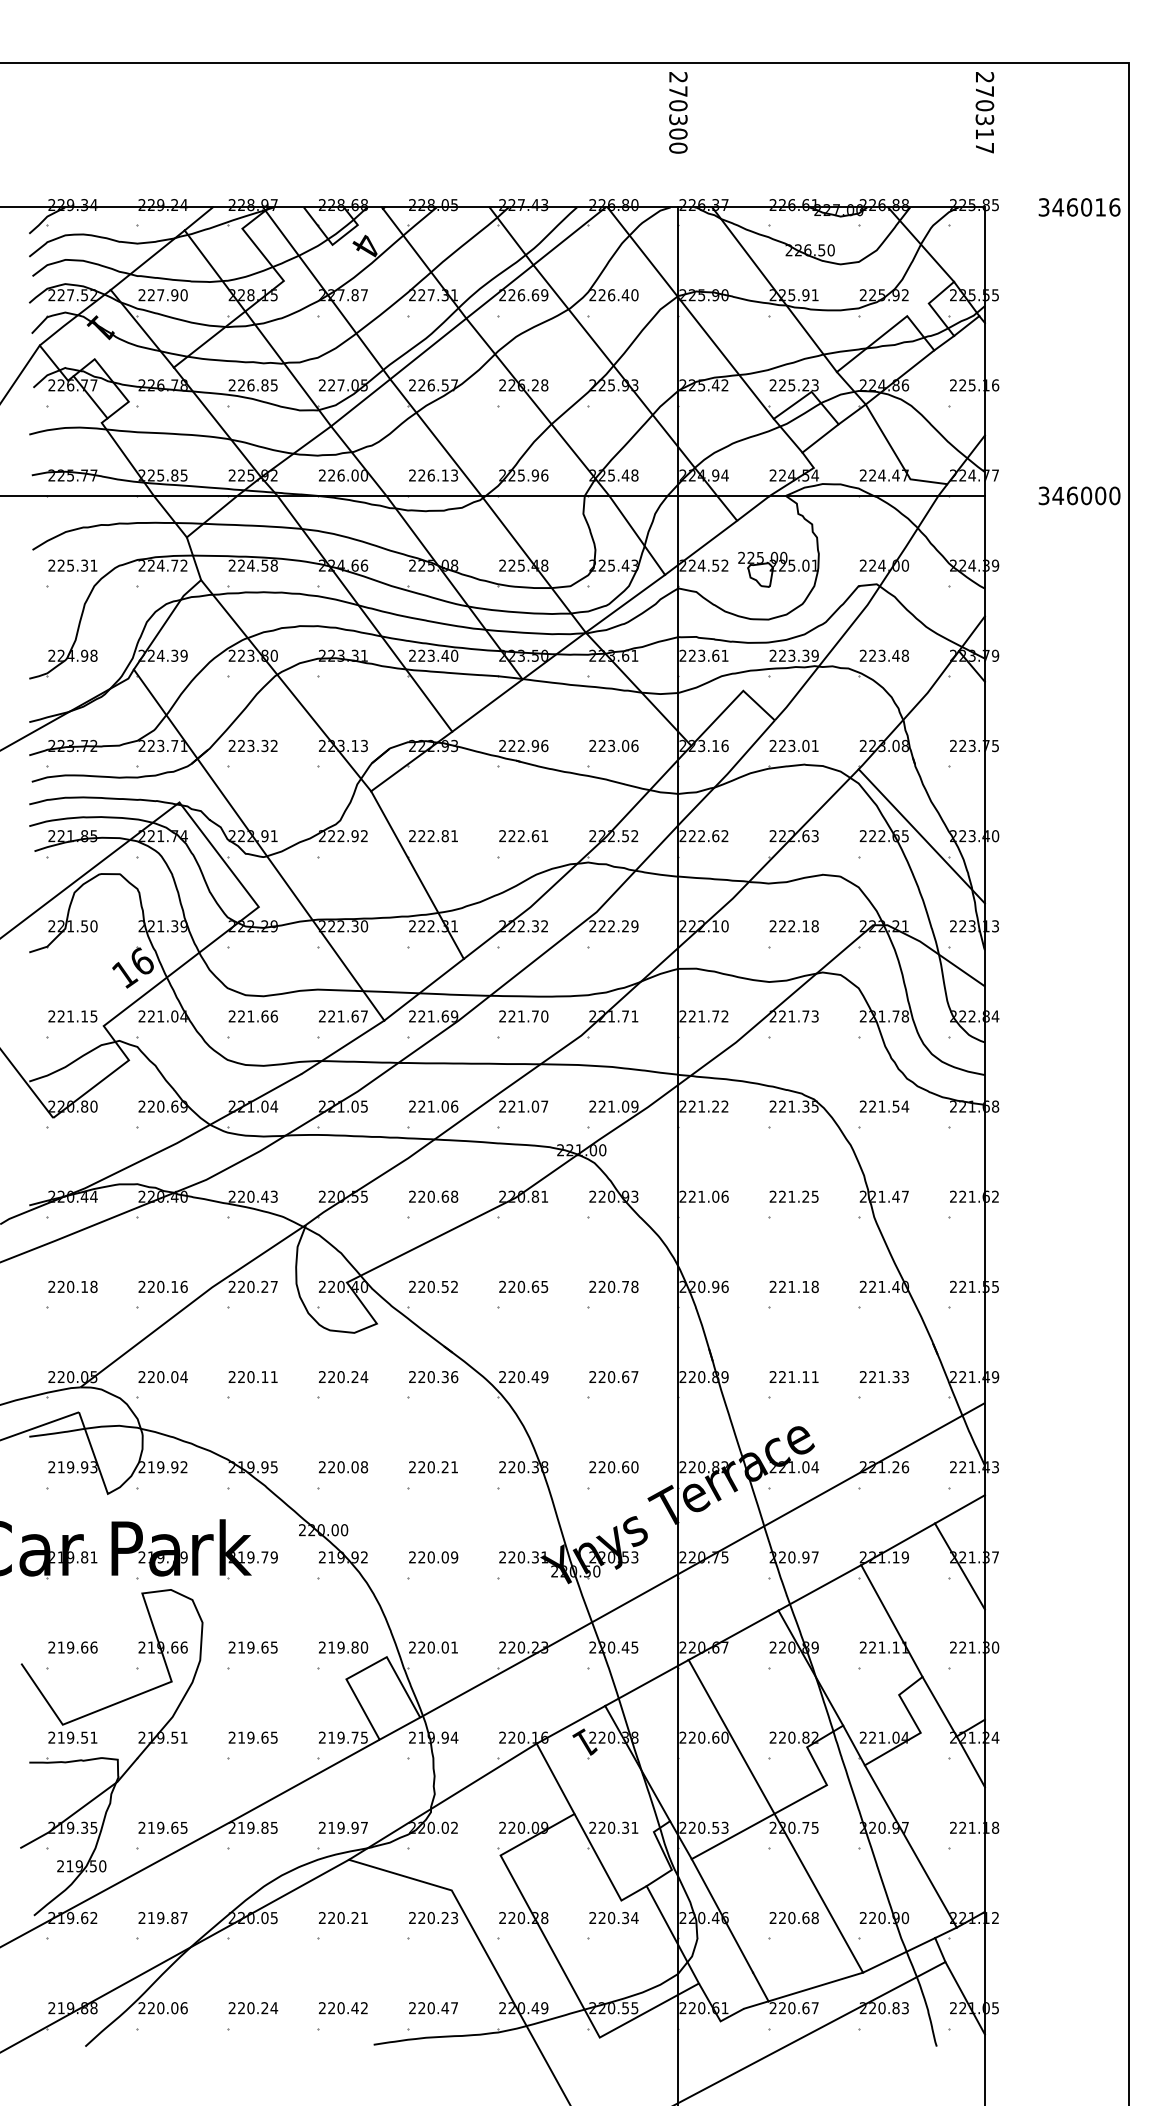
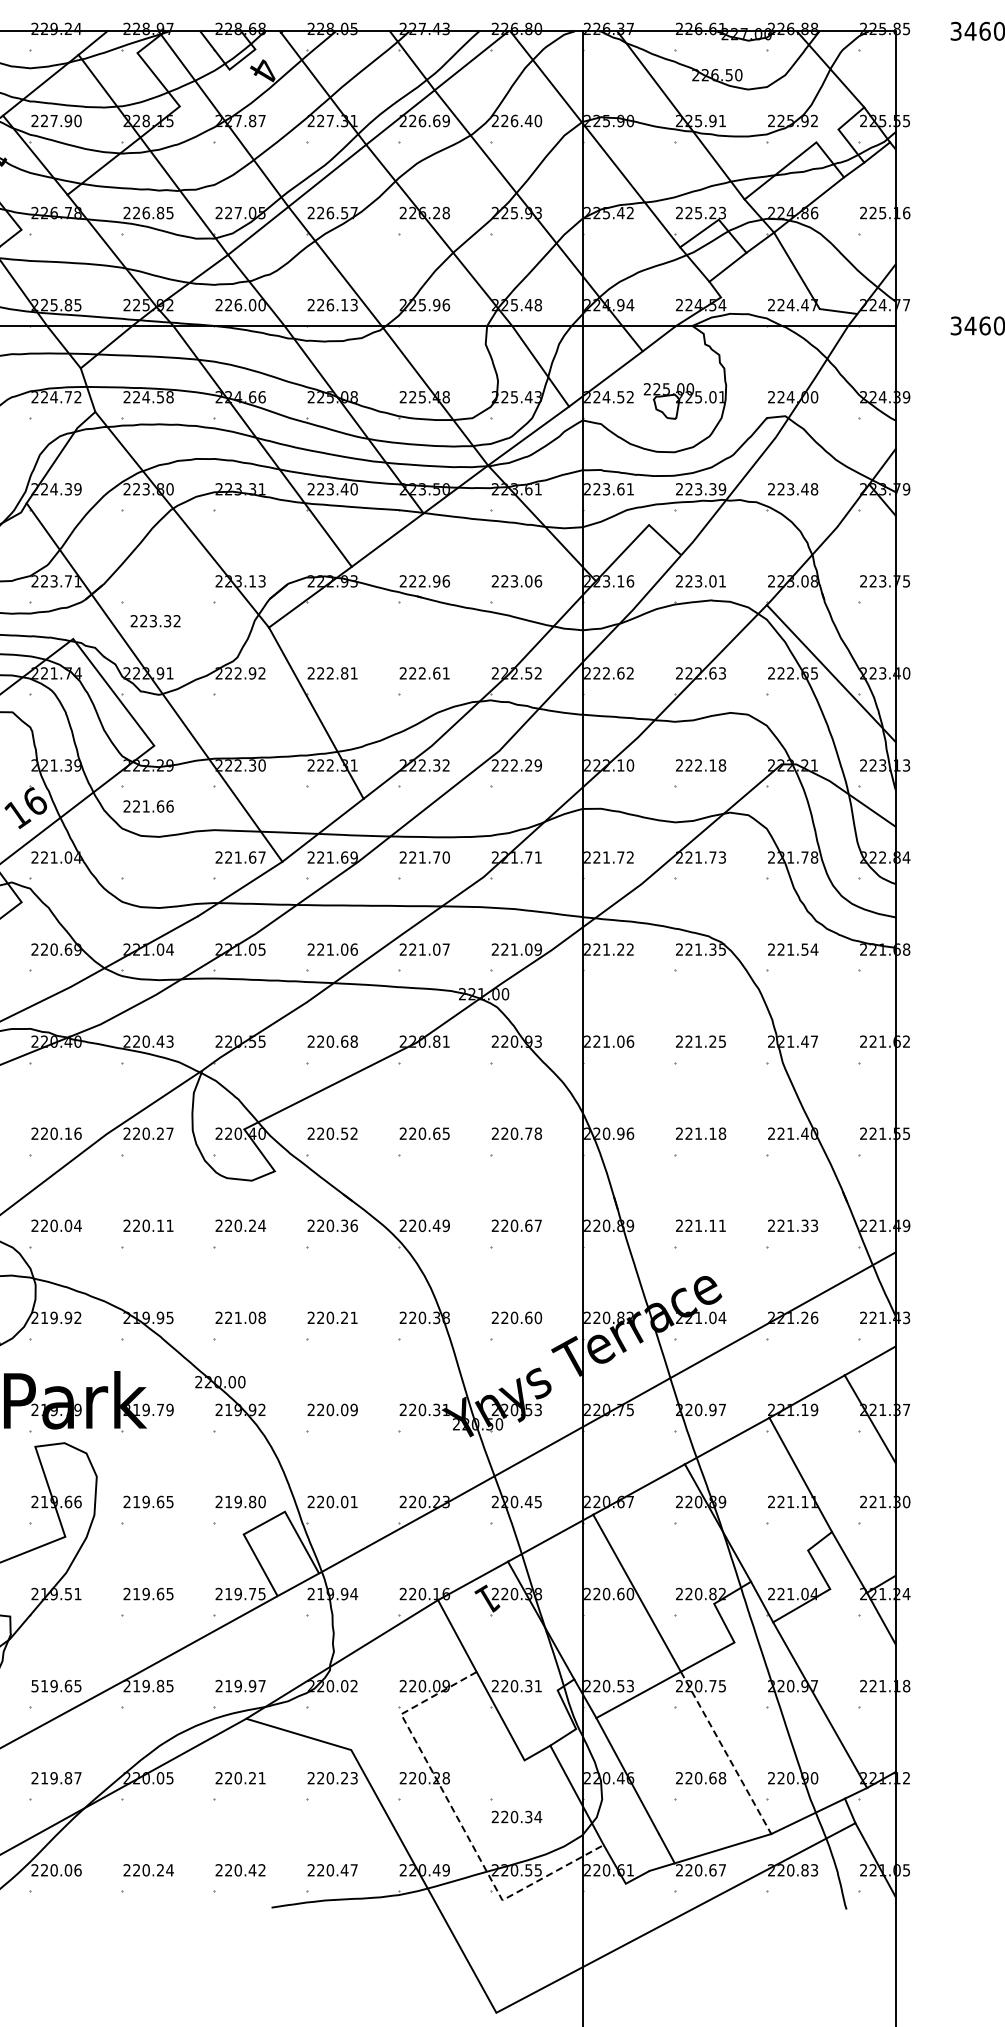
text: (252, 745) -> (154, 620), moved
text: (252, 1016) -> (147, 806), moved
text: (340, 1467) -> (237, 1318), 220.08 -> 221.08
text: (141, 1827) -> (34, 1685), 219.65 -> 519.65
line: (819, 1894) -> (726, 1754), solid -> dashed
text: (613, 1918) -> (516, 1817), moved
line: (556, 1958) -> (458, 1819), solid -> dashed

